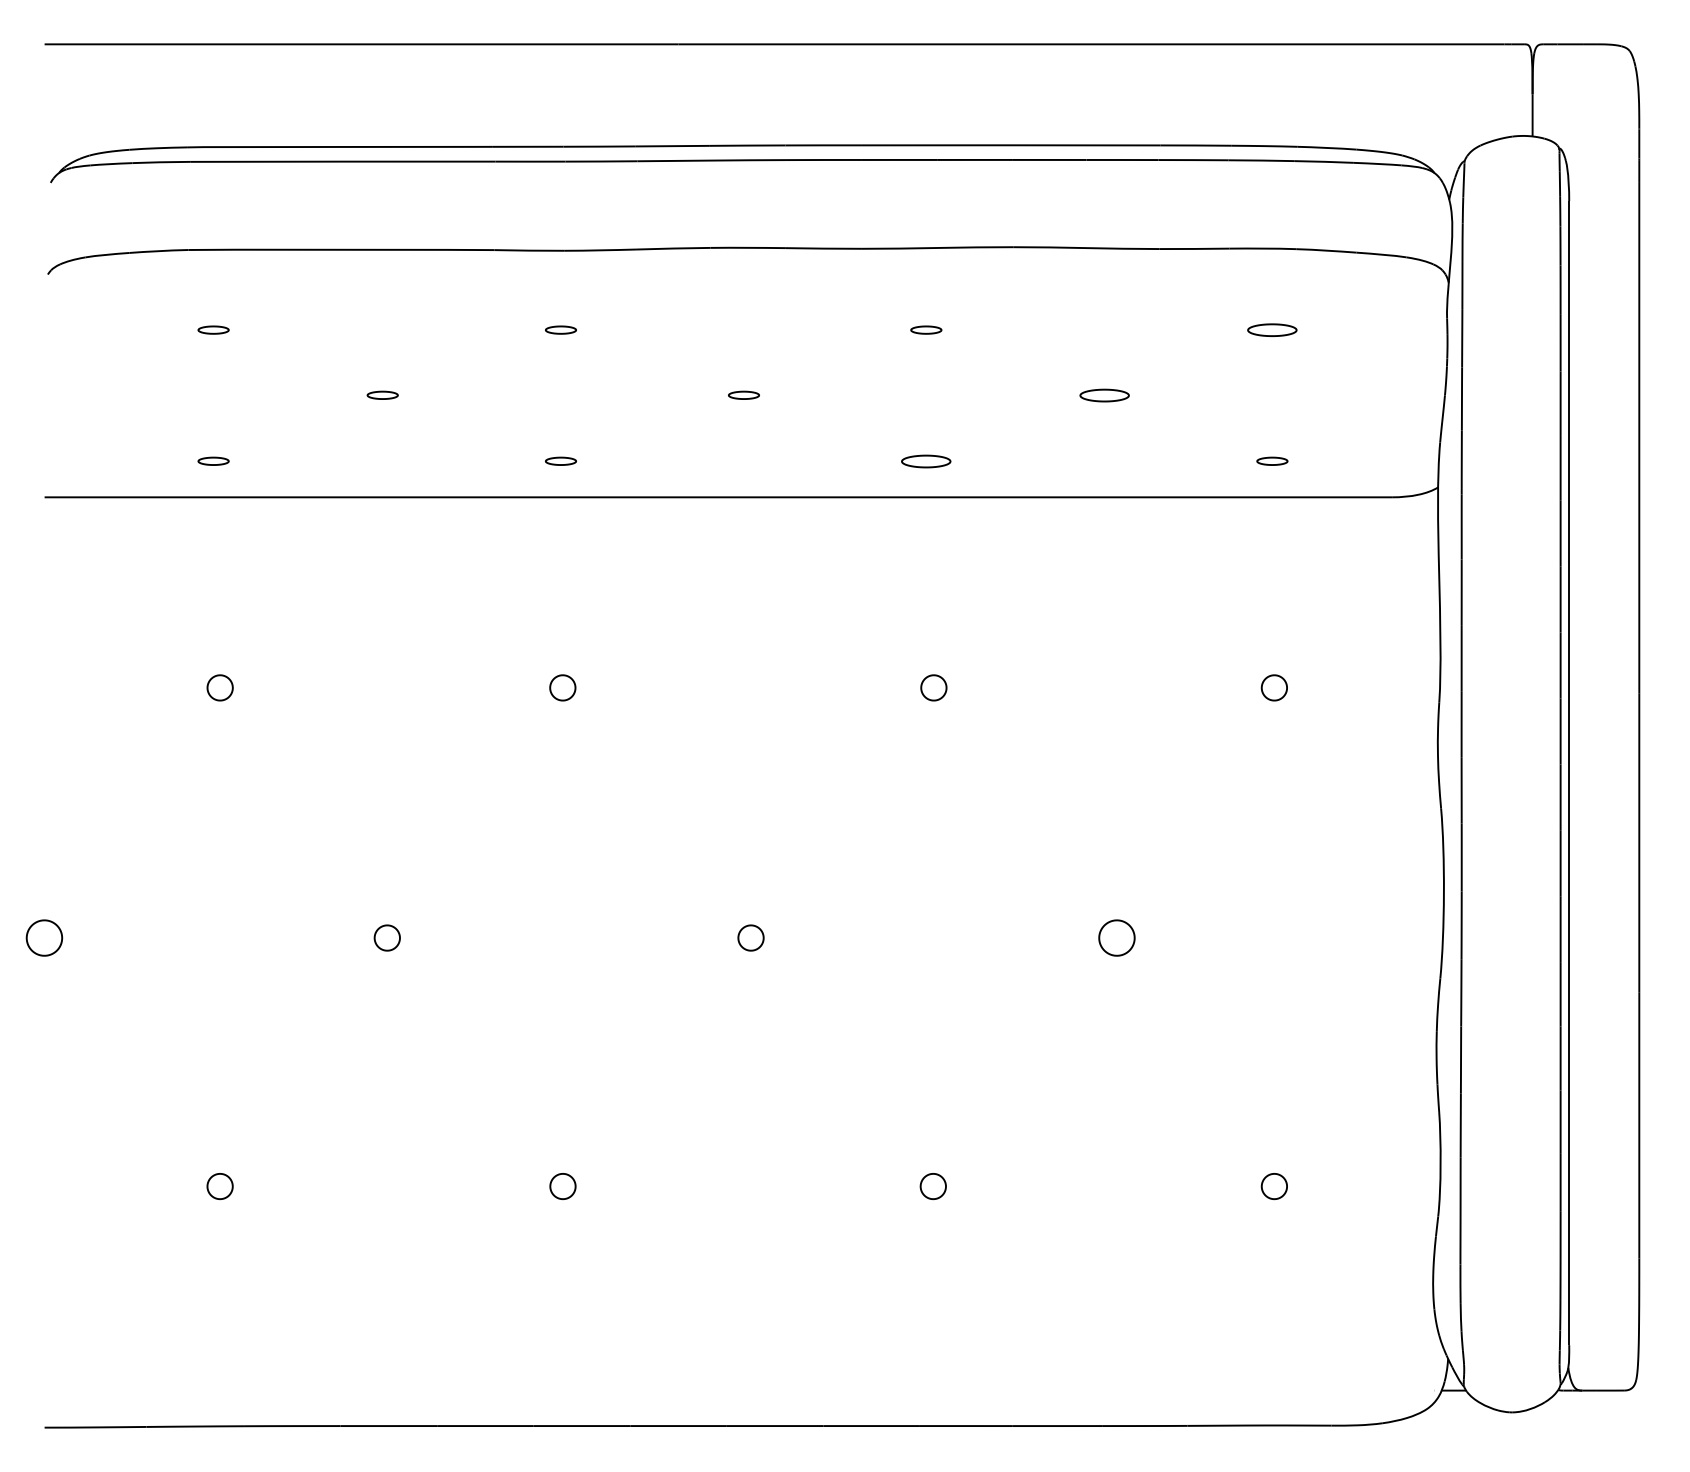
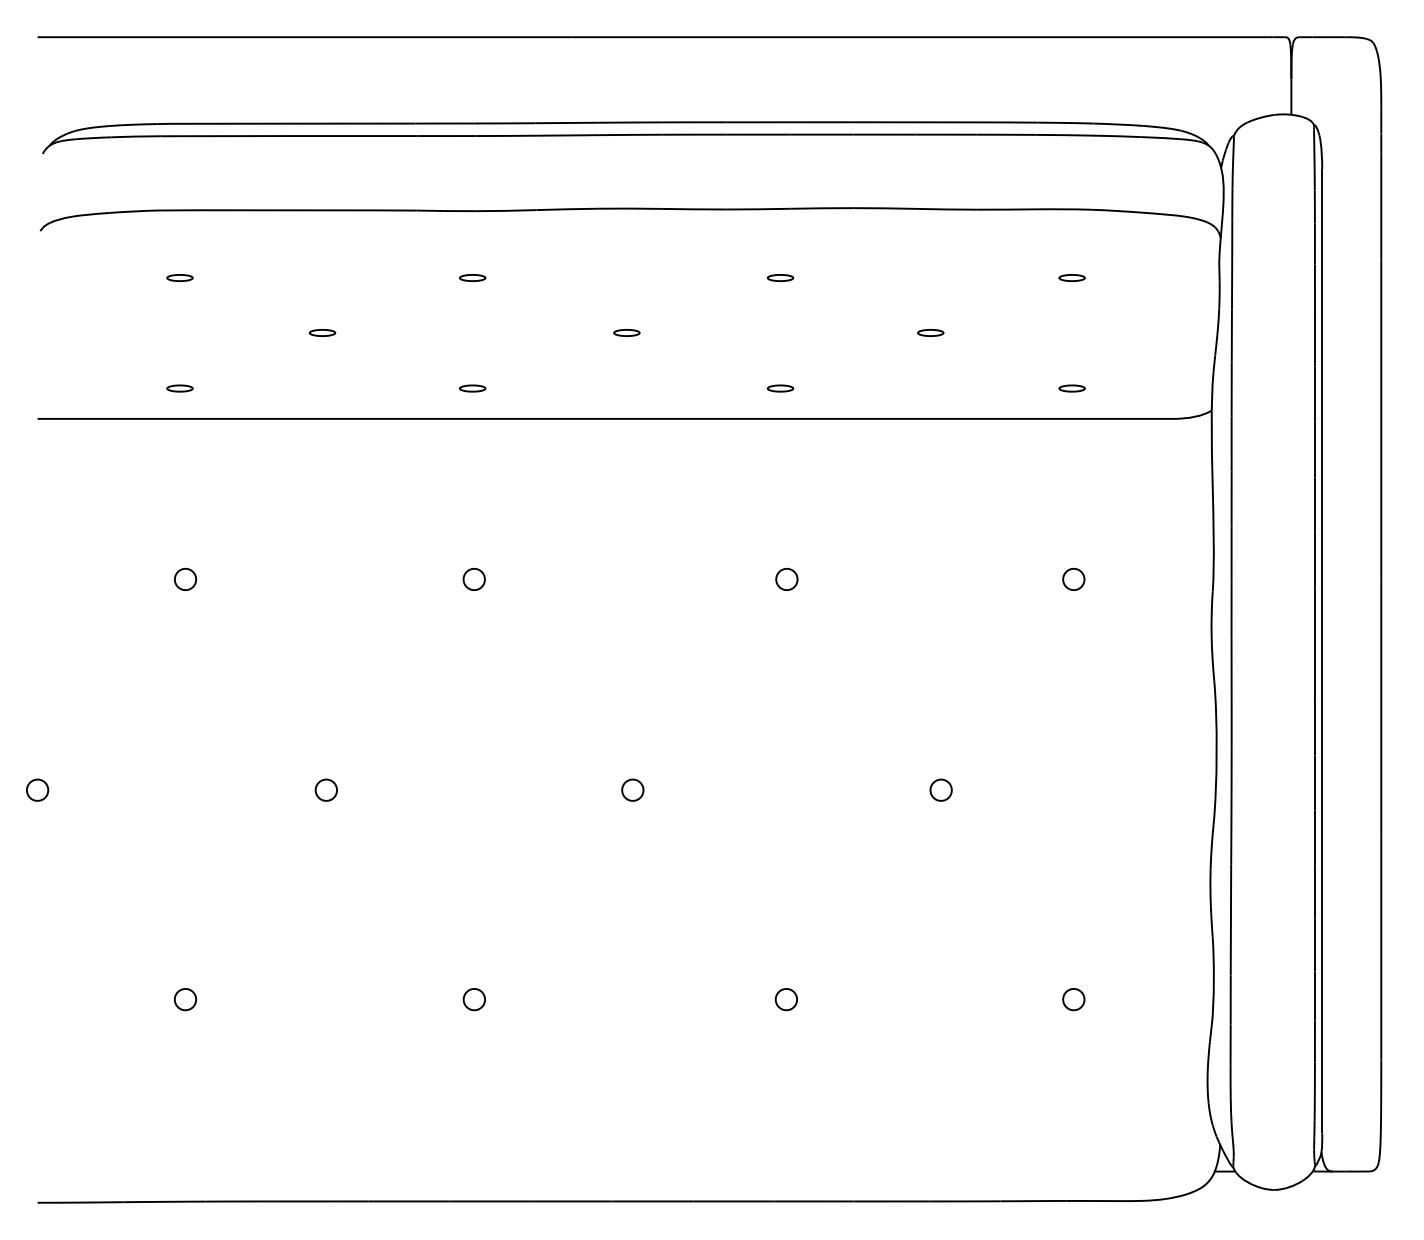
part: (1272, 329) -> (1072, 277), size x0.62
part: (1104, 394) -> (930, 332), size x0.62
part: (926, 460) -> (780, 387), size x0.62
part: (44, 937) -> (37, 789), size x0.71
part: (1116, 937) -> (940, 789), size x0.71

